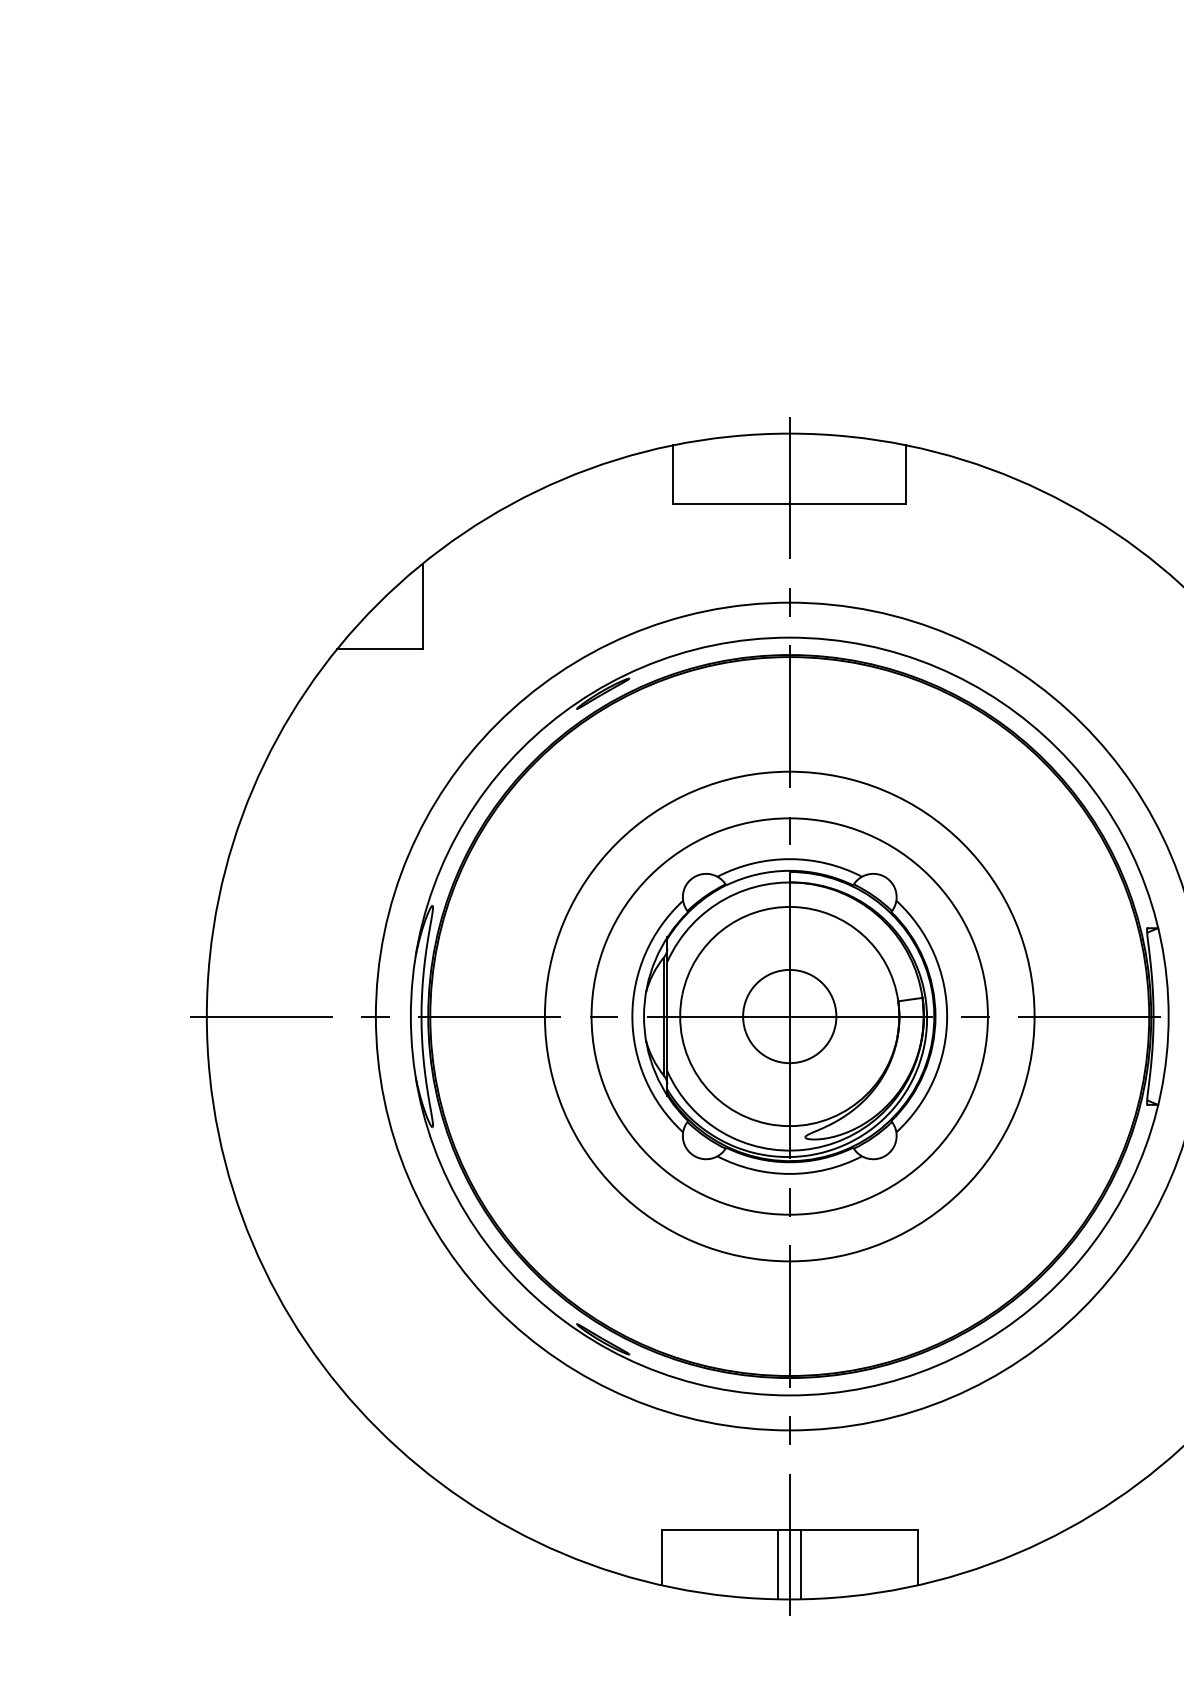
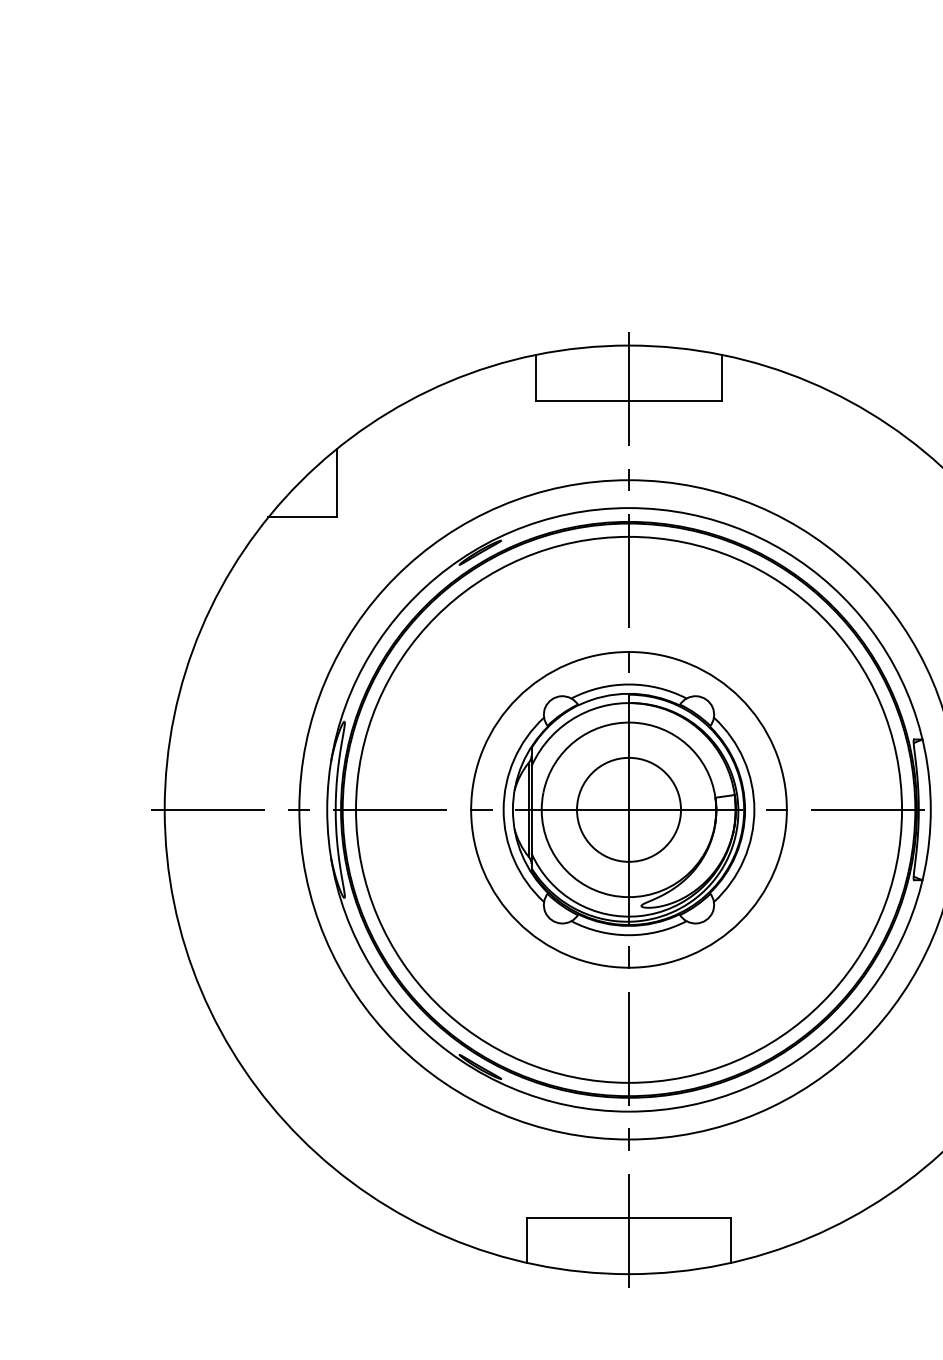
circle: (789, 1016) -> (628, 809), size x1.4
circle: (789, 1016) -> (628, 809), size x1.4
line: (778, 1564) -> (620, 1246), removed
line: (801, 1564) -> (638, 1246), removed

